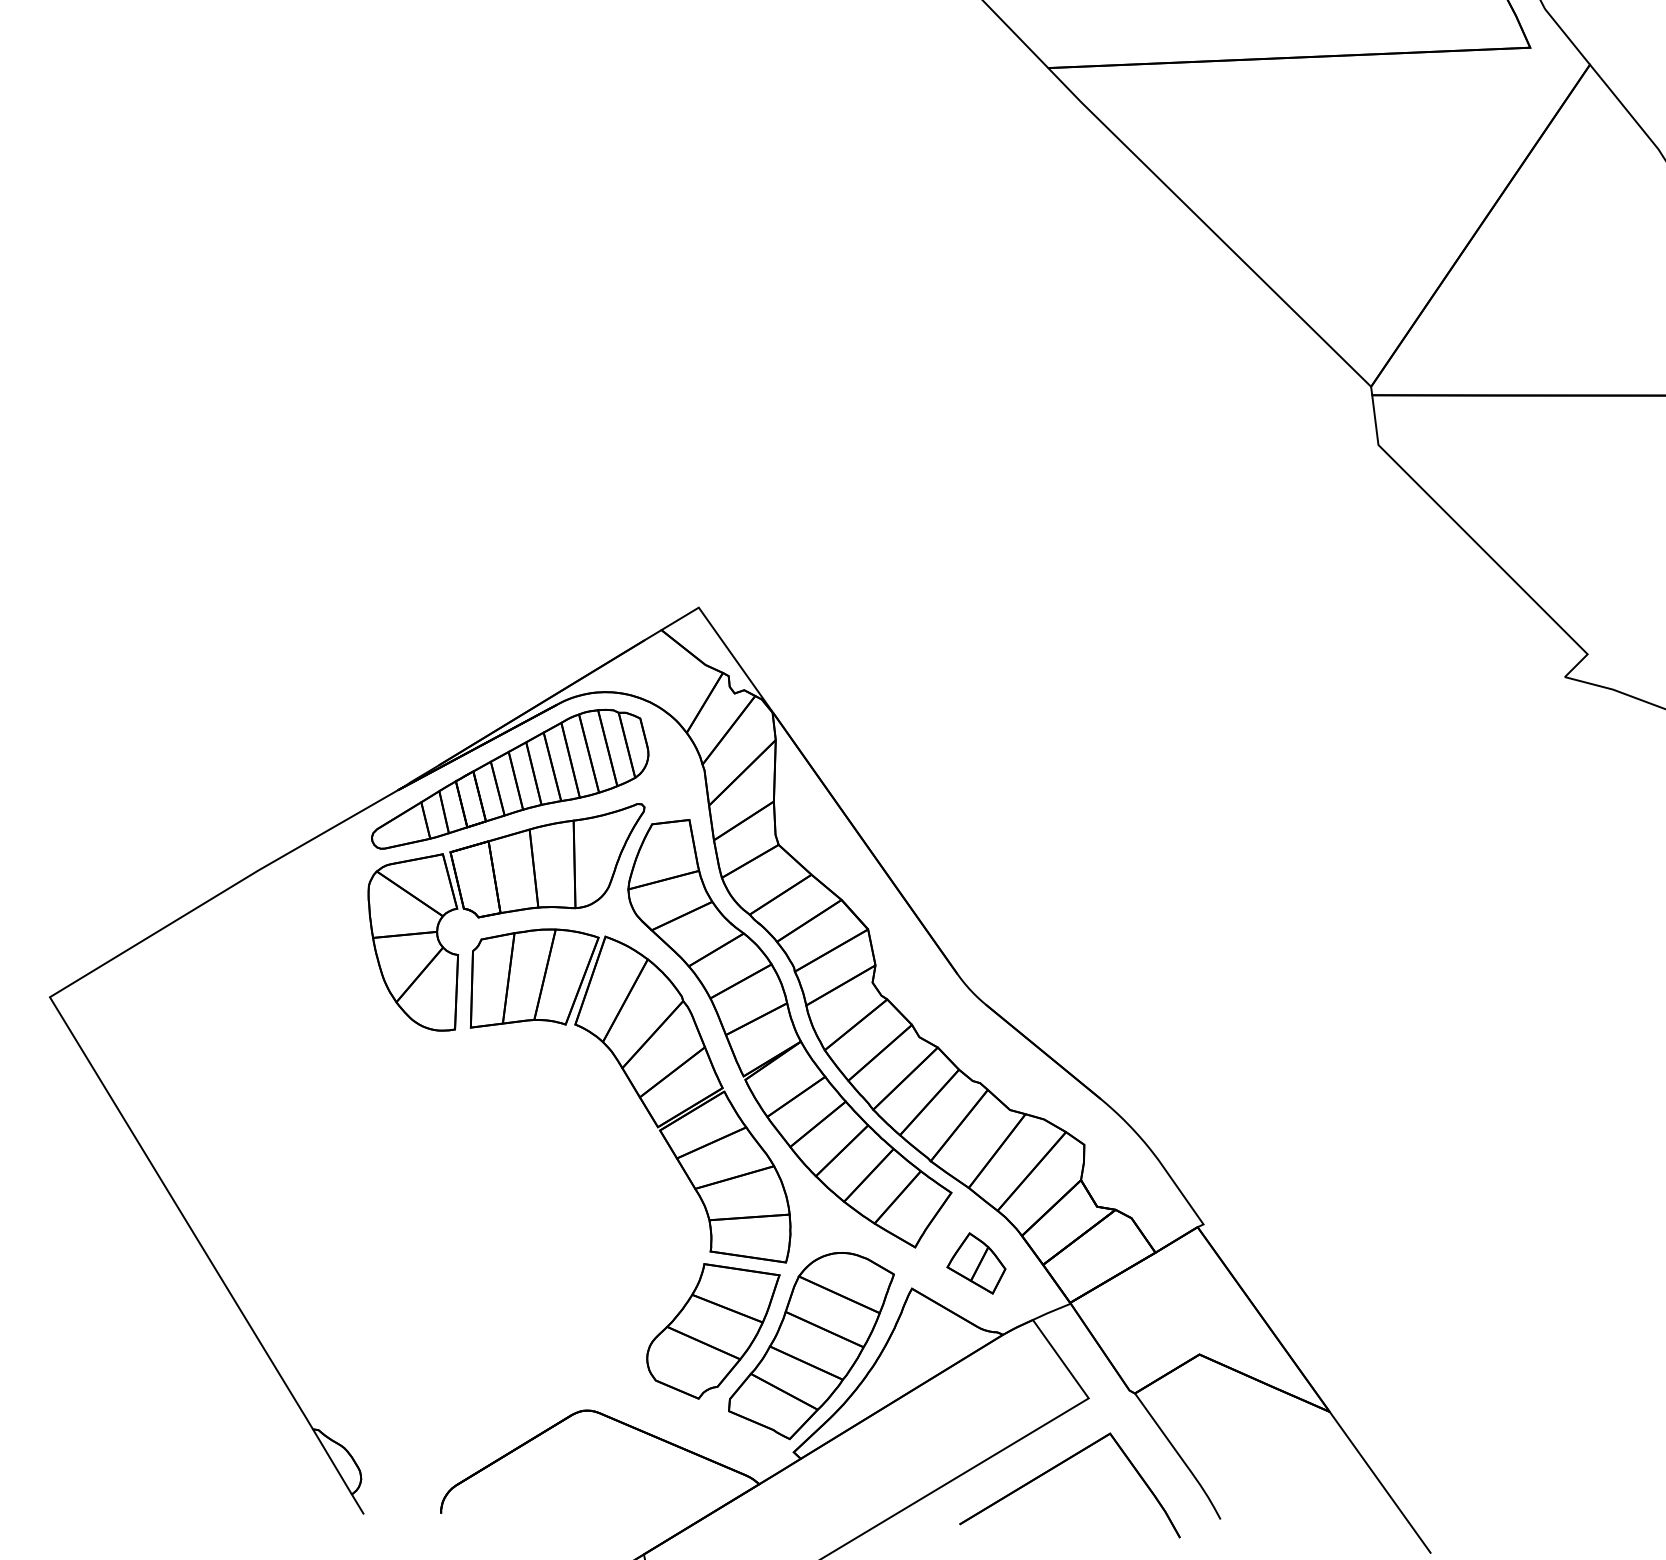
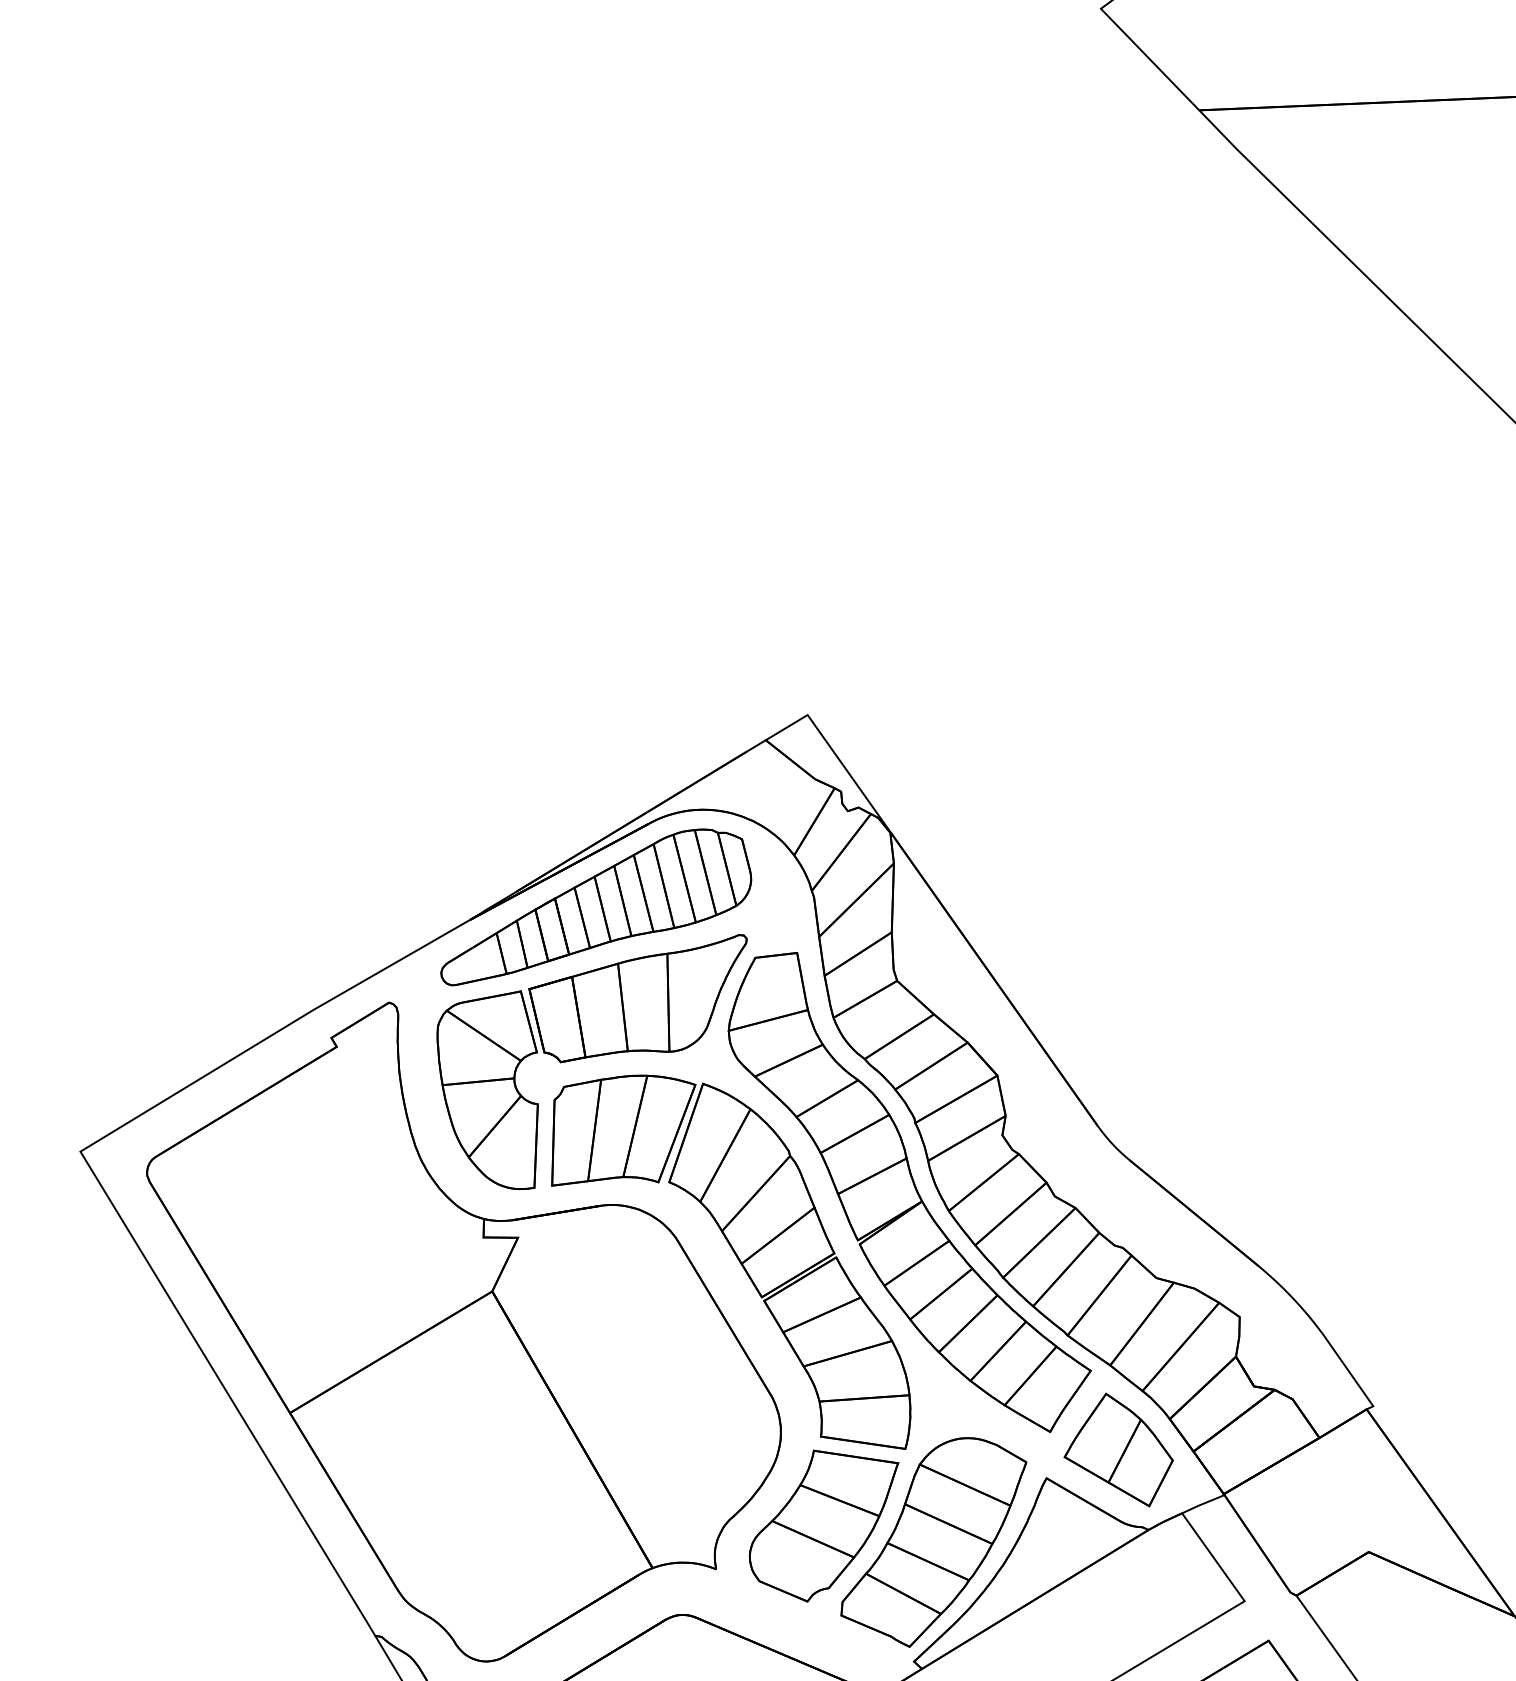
part: (391, 1158) -> (463, 1332), added
part: (976, 1263) -> (1118, 1450), size x1.67

